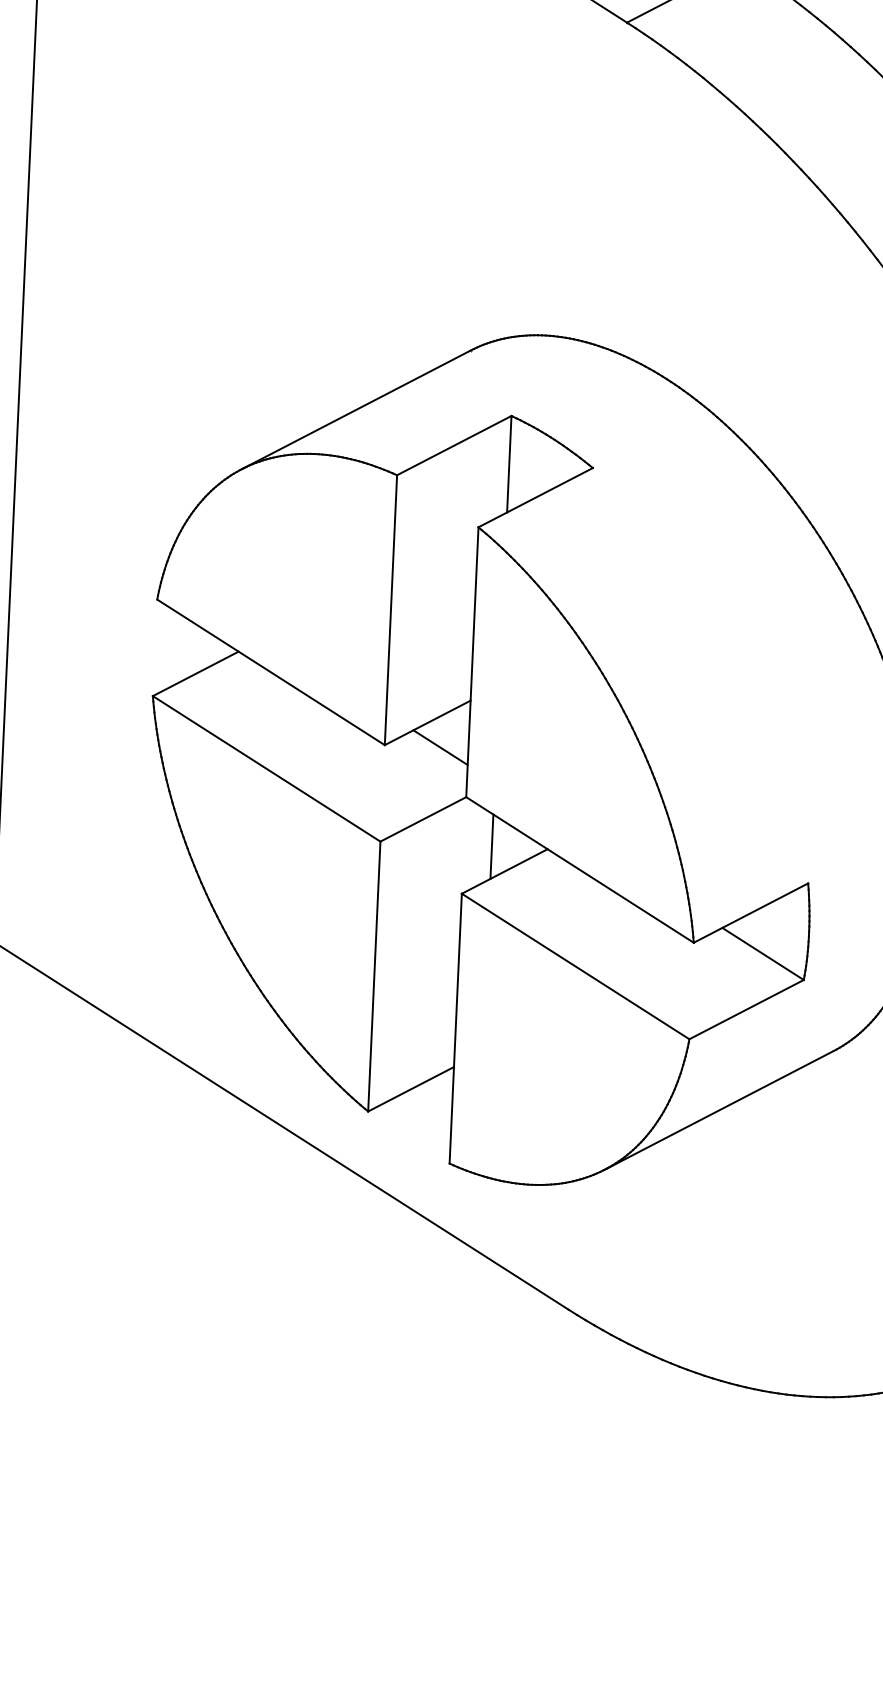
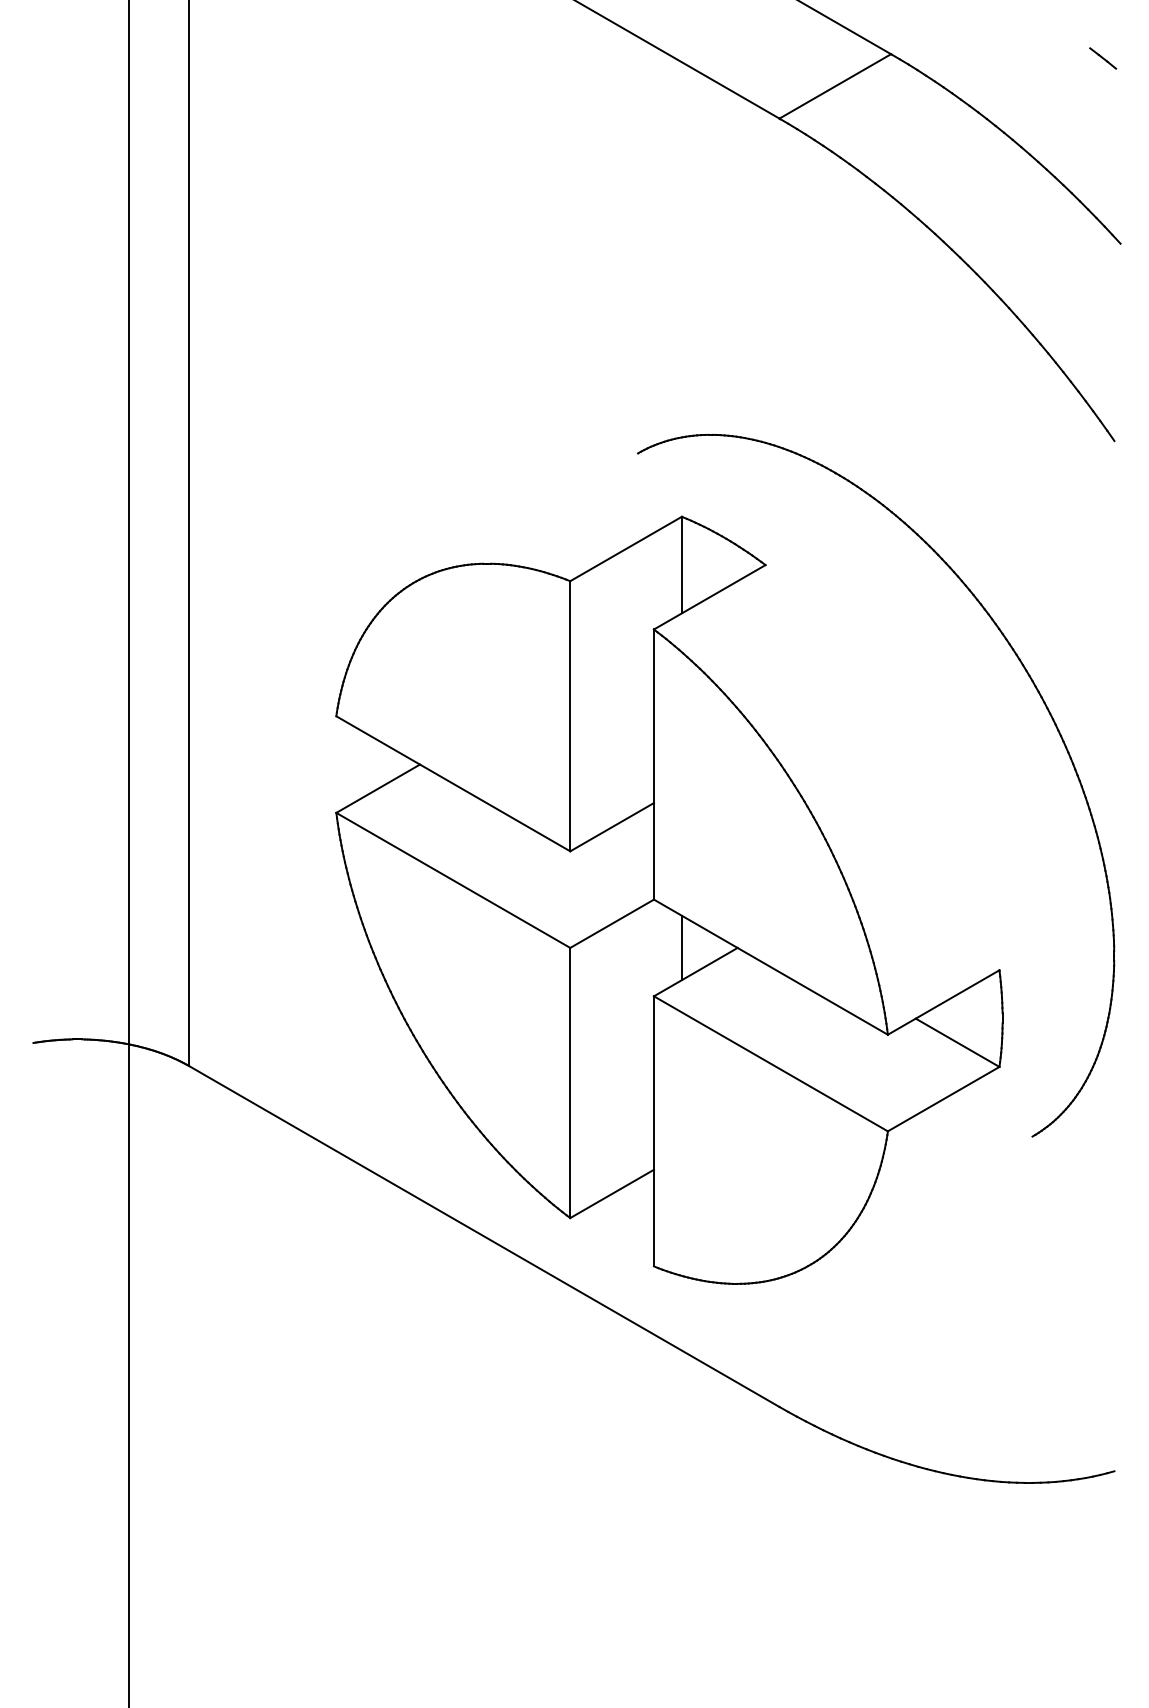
line: (356, 409) -> (526, 517), removed
line: (439, 747) -> (625, 851), removed
line: (718, 1109) -> (920, 1200), removed

